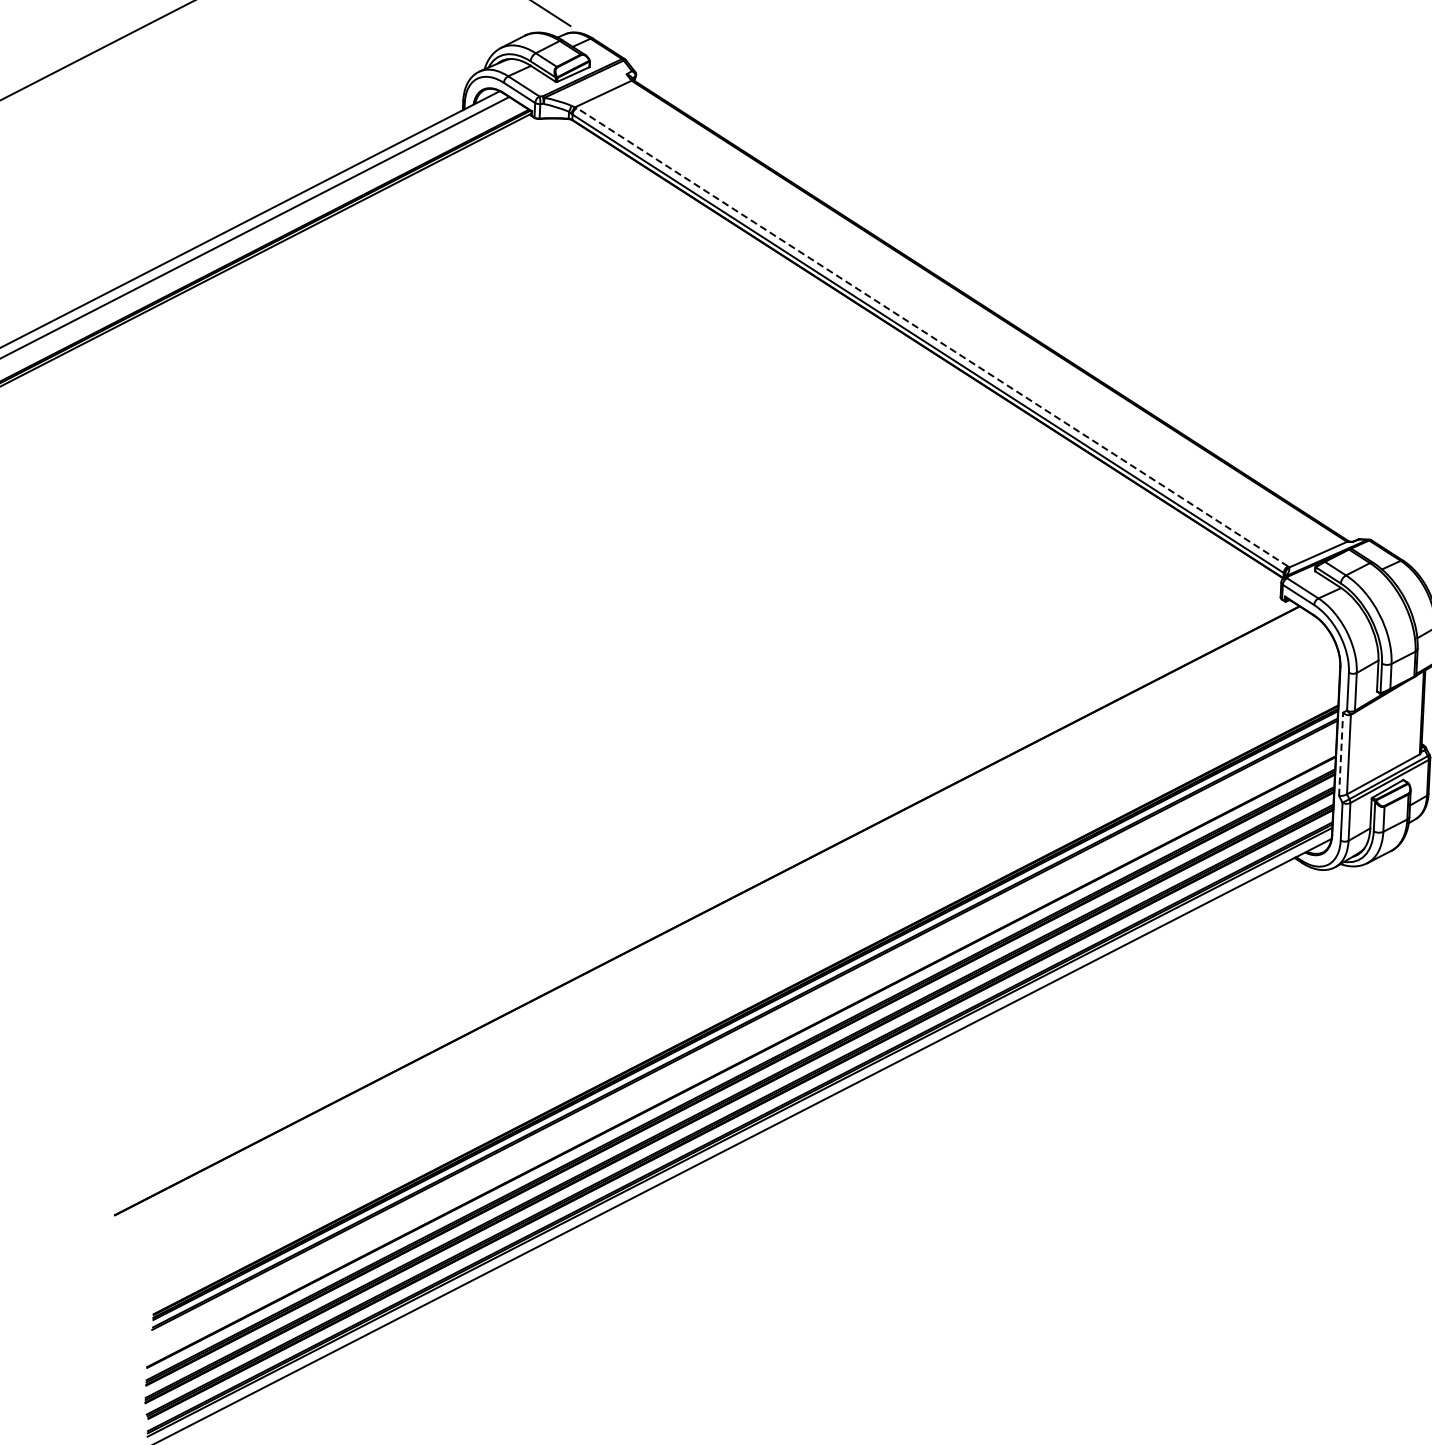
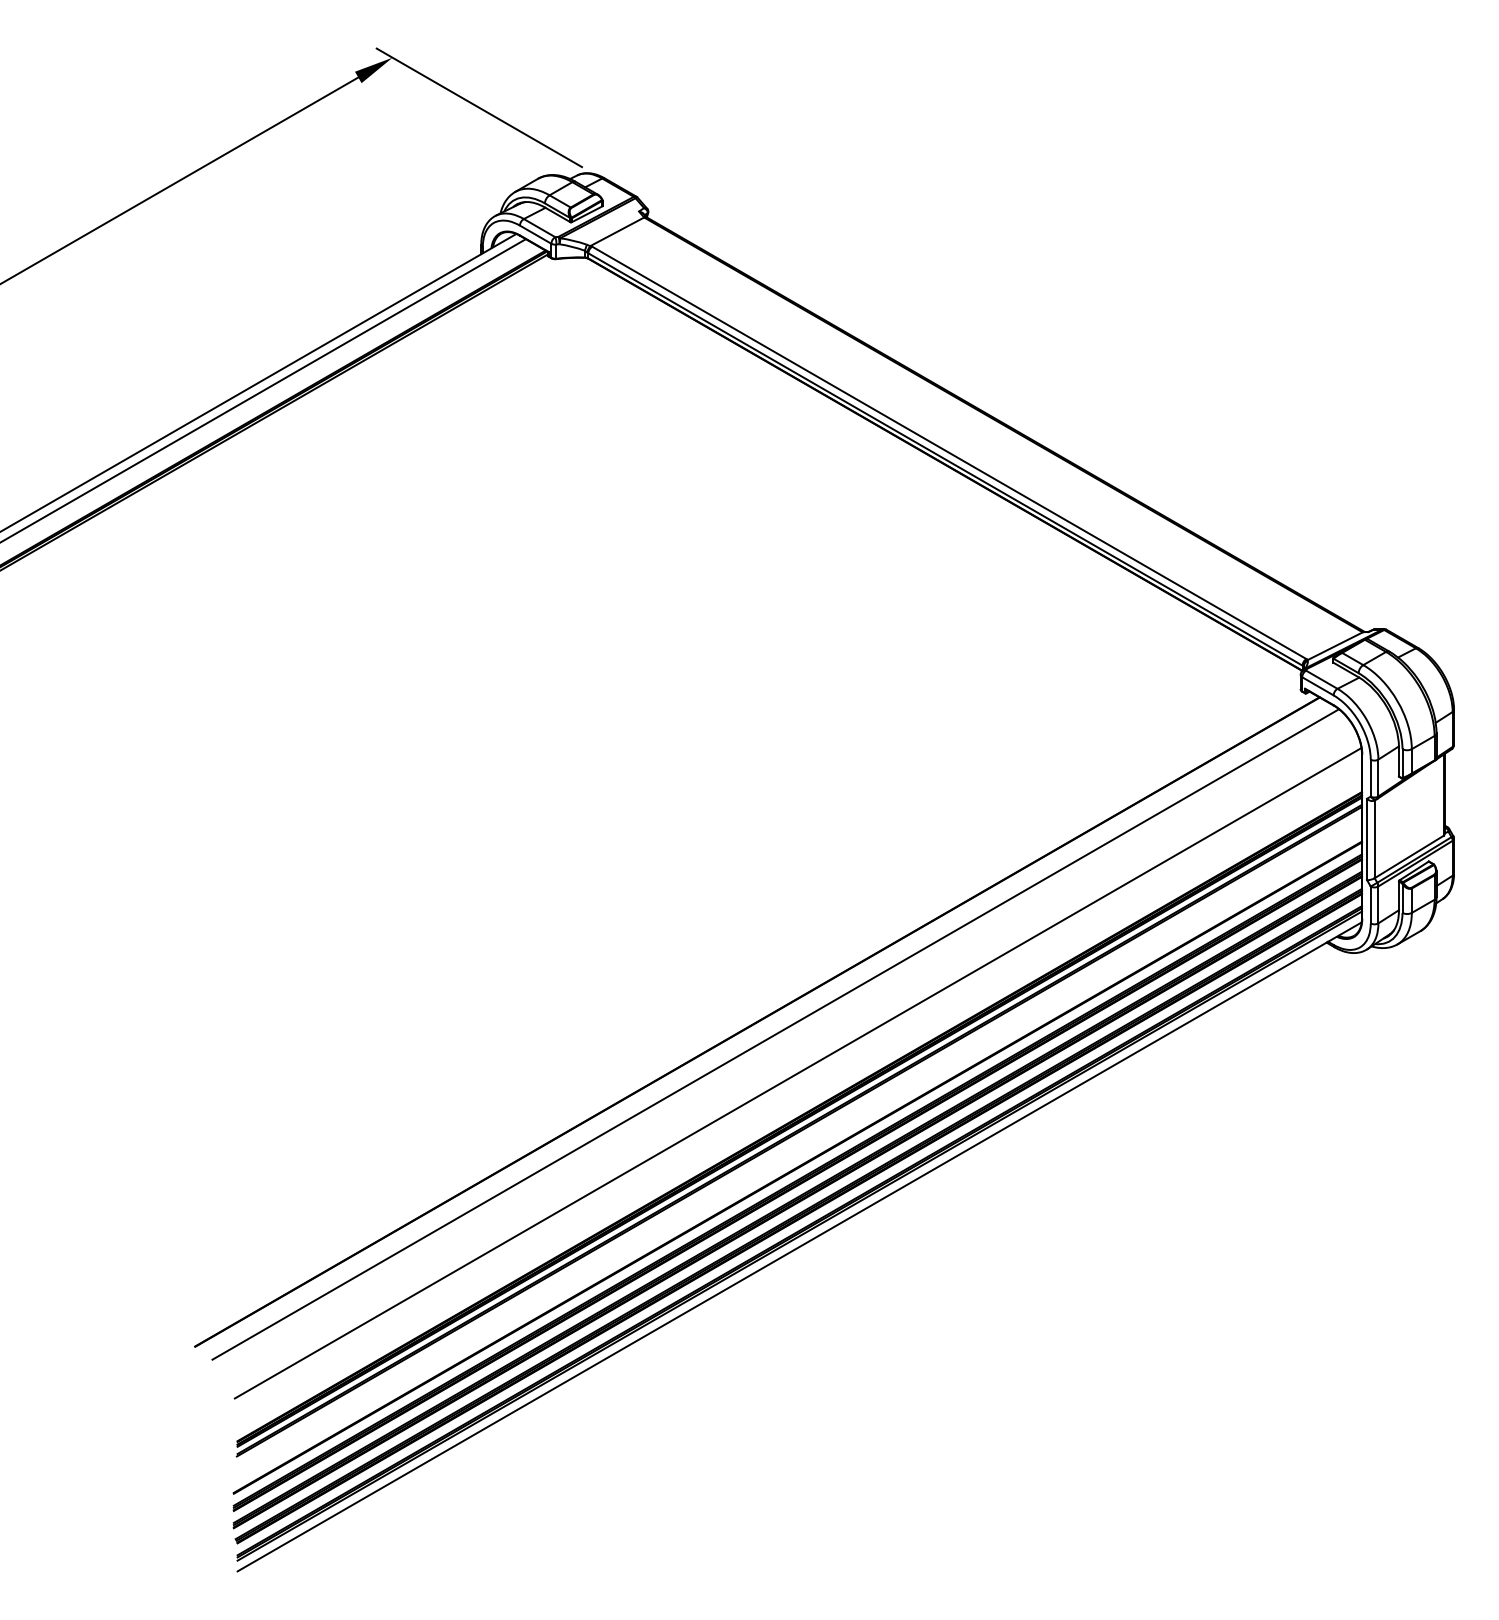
line: (931, 336) -> (948, 452), dashed -> solid
line: (1341, 754) -> (1367, 839), dashed -> solid
line: (725, 924) -> (775, 1034), added
line: (745, 965) -> (797, 1073), added

